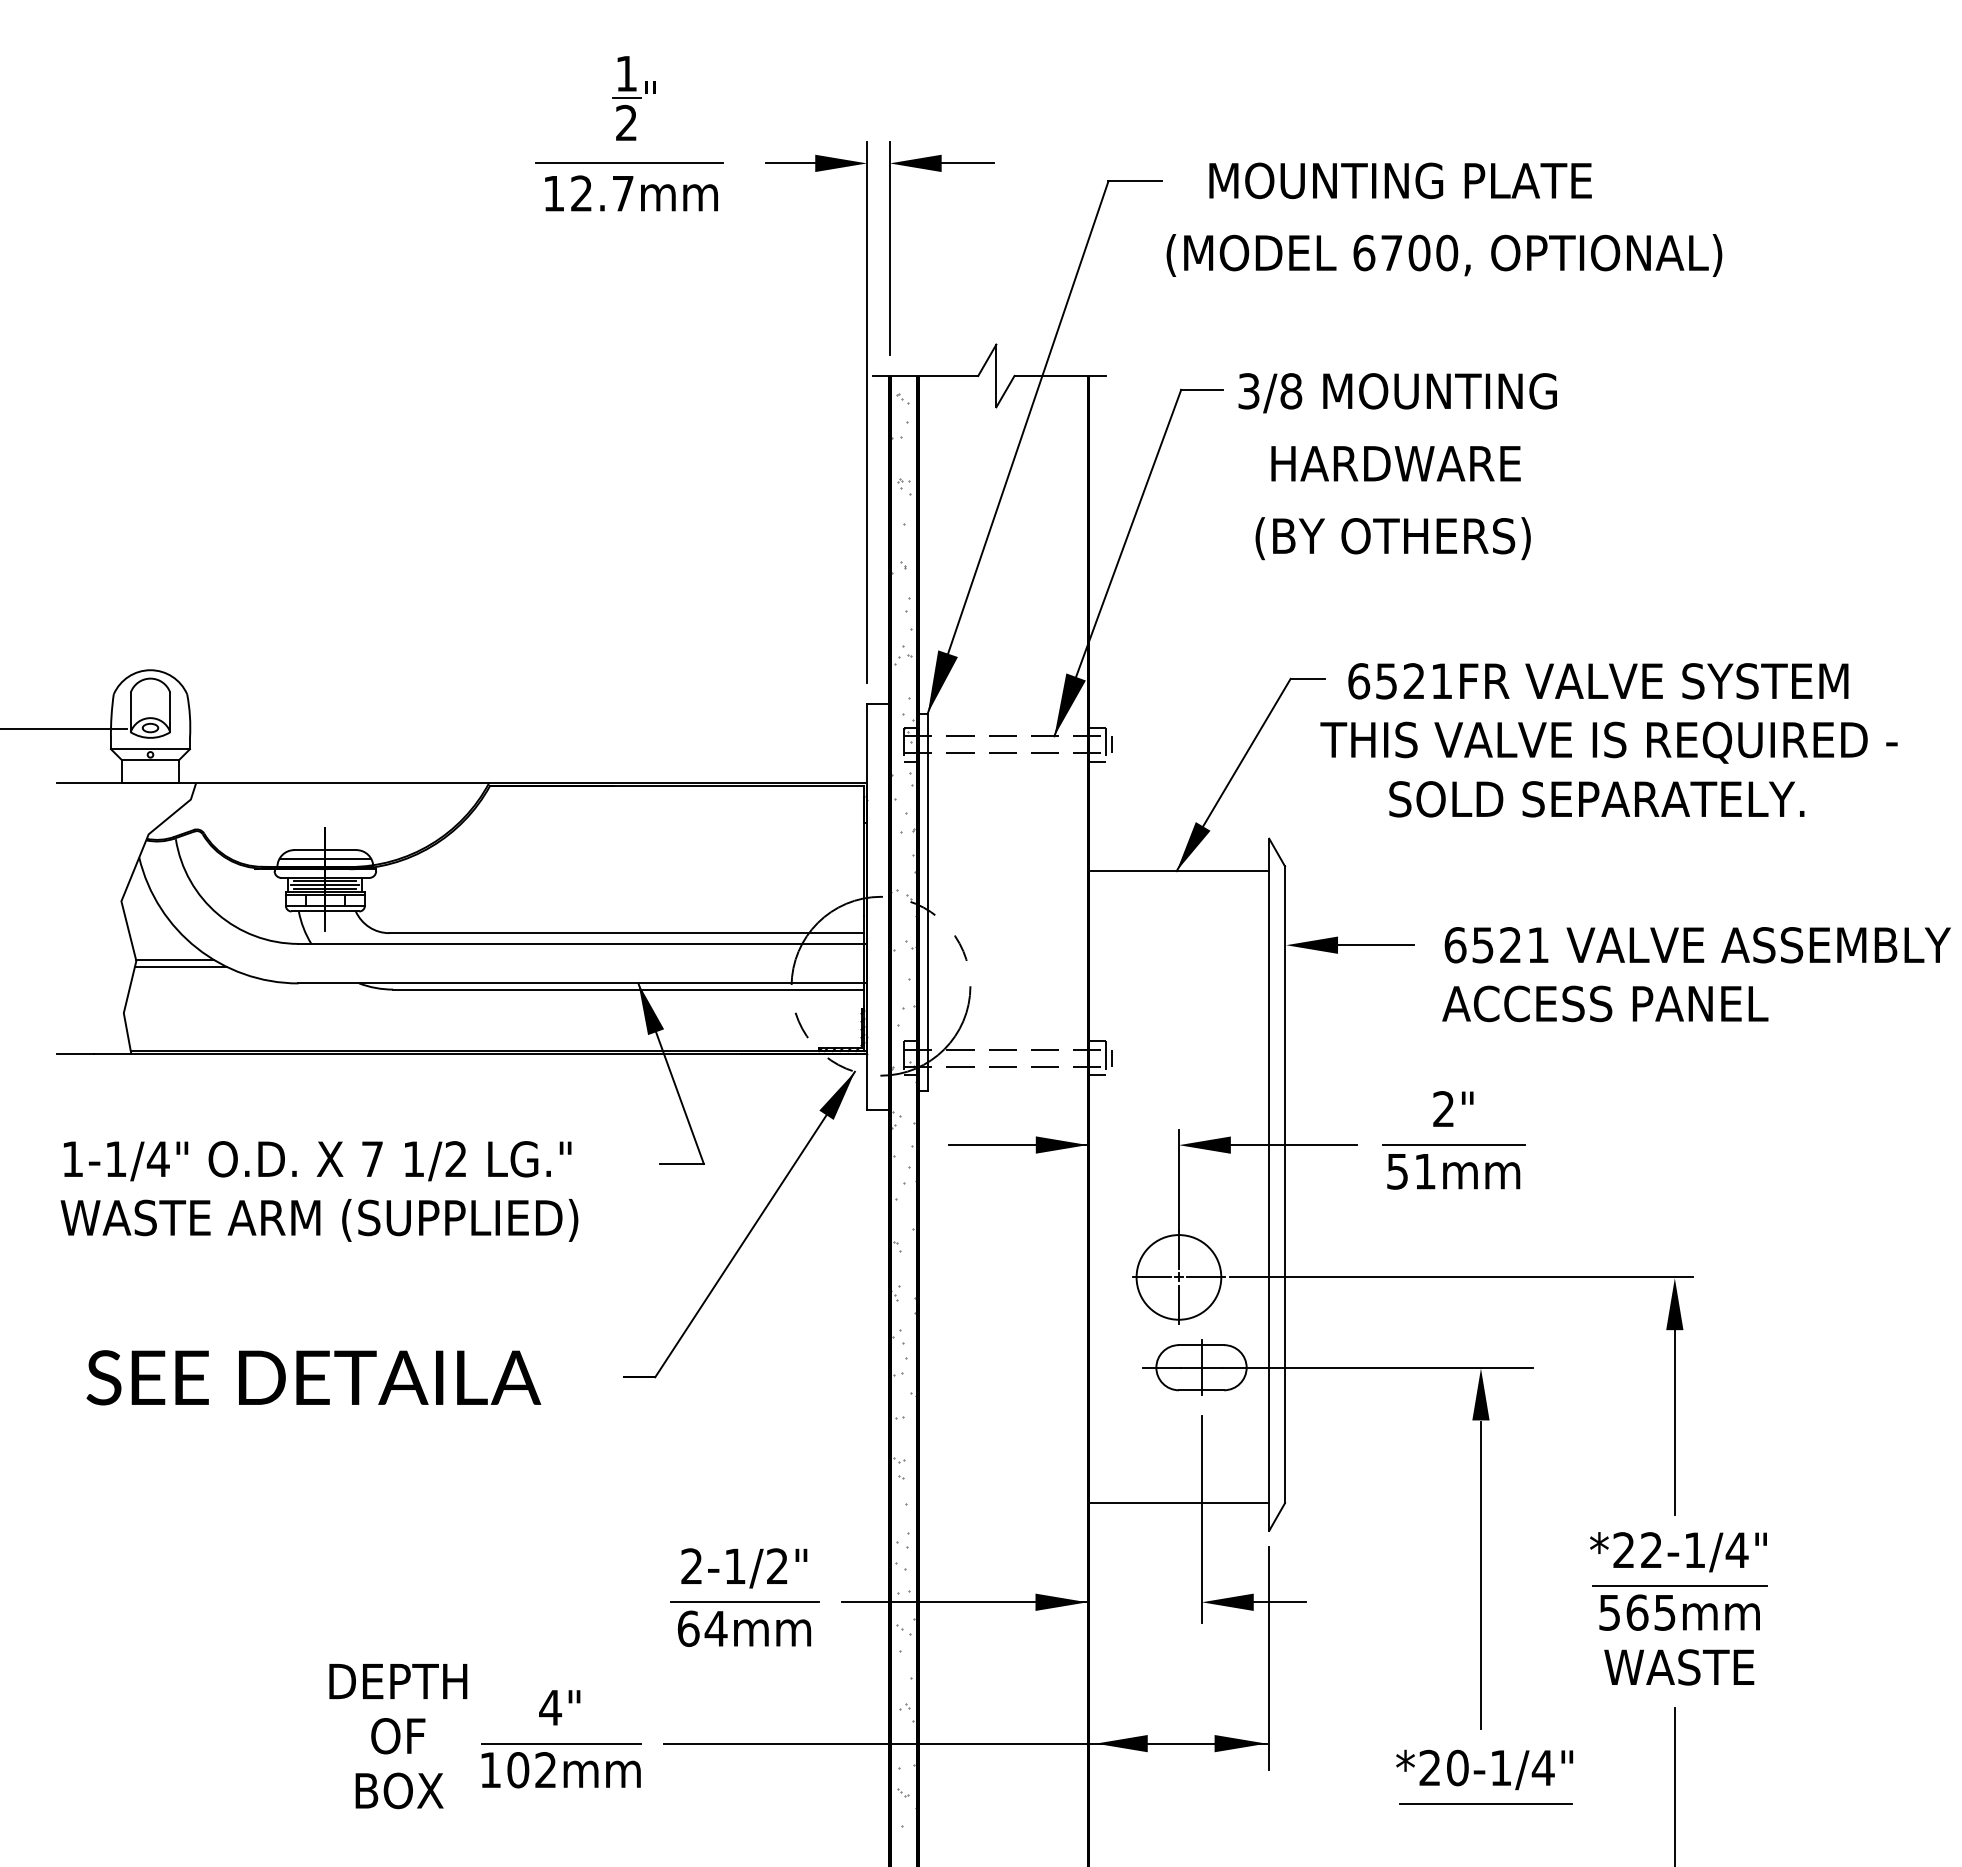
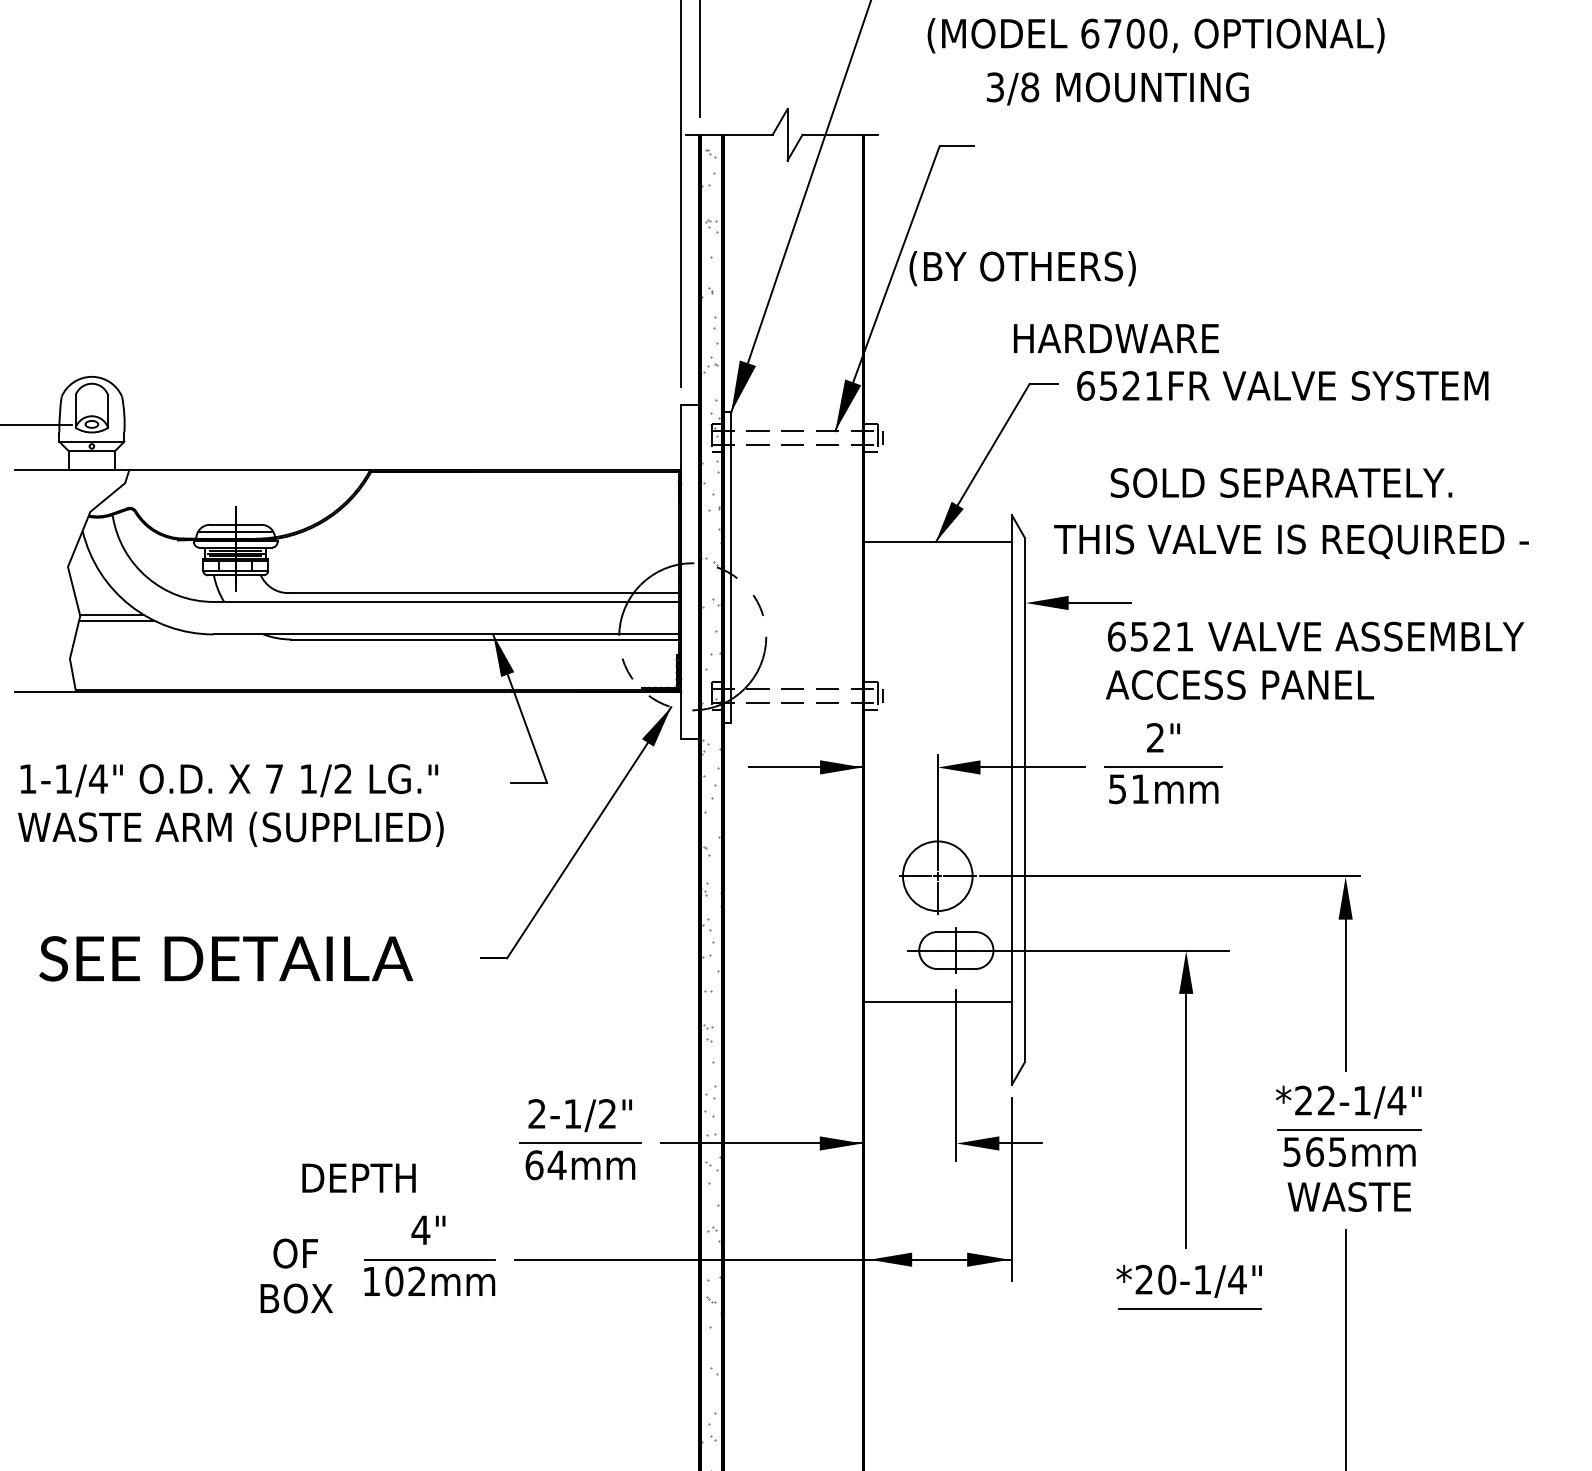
text: (1397, 393) -> (1117, 89), moved
text: (1395, 463) -> (1115, 338), moved
text: (1392, 538) -> (1022, 268), moved
text: (1608, 742) -> (1291, 541), moved
text: (1696, 974) -> (1314, 660), moved
line: (1178, 1503) -> (937, 1002), moved
text: (398, 1681) -> (359, 1178), moved

